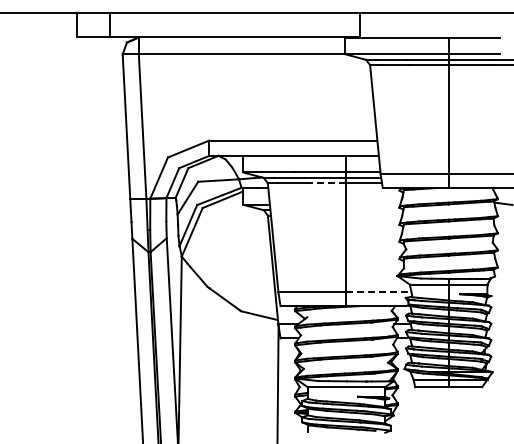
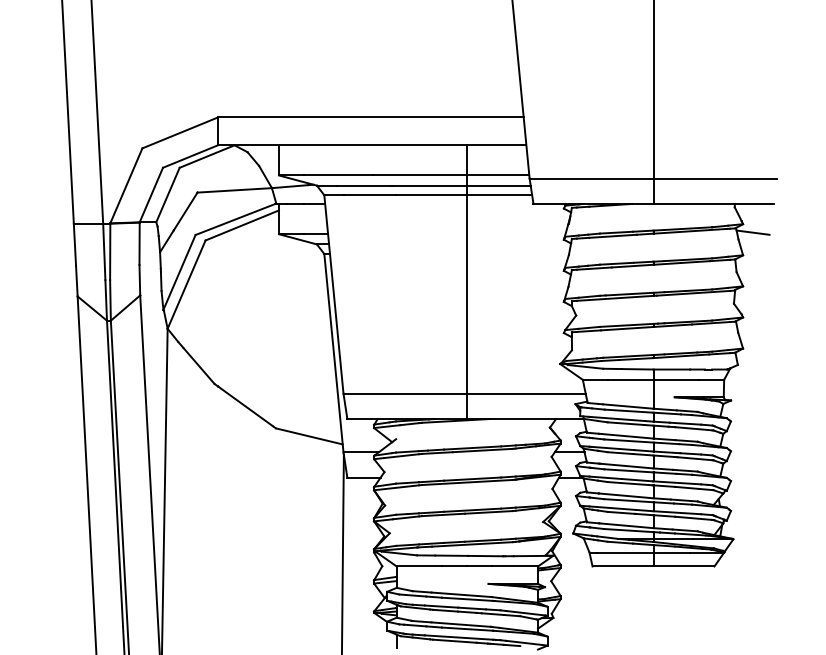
line: (326, 183) -> (431, 195), dashed -> solid
line: (379, 292) -> (527, 394), dashed -> solid

